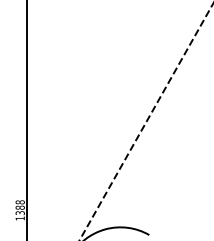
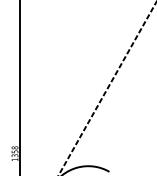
text: (19, 207) -> (14, 151), 1388 -> 1358

